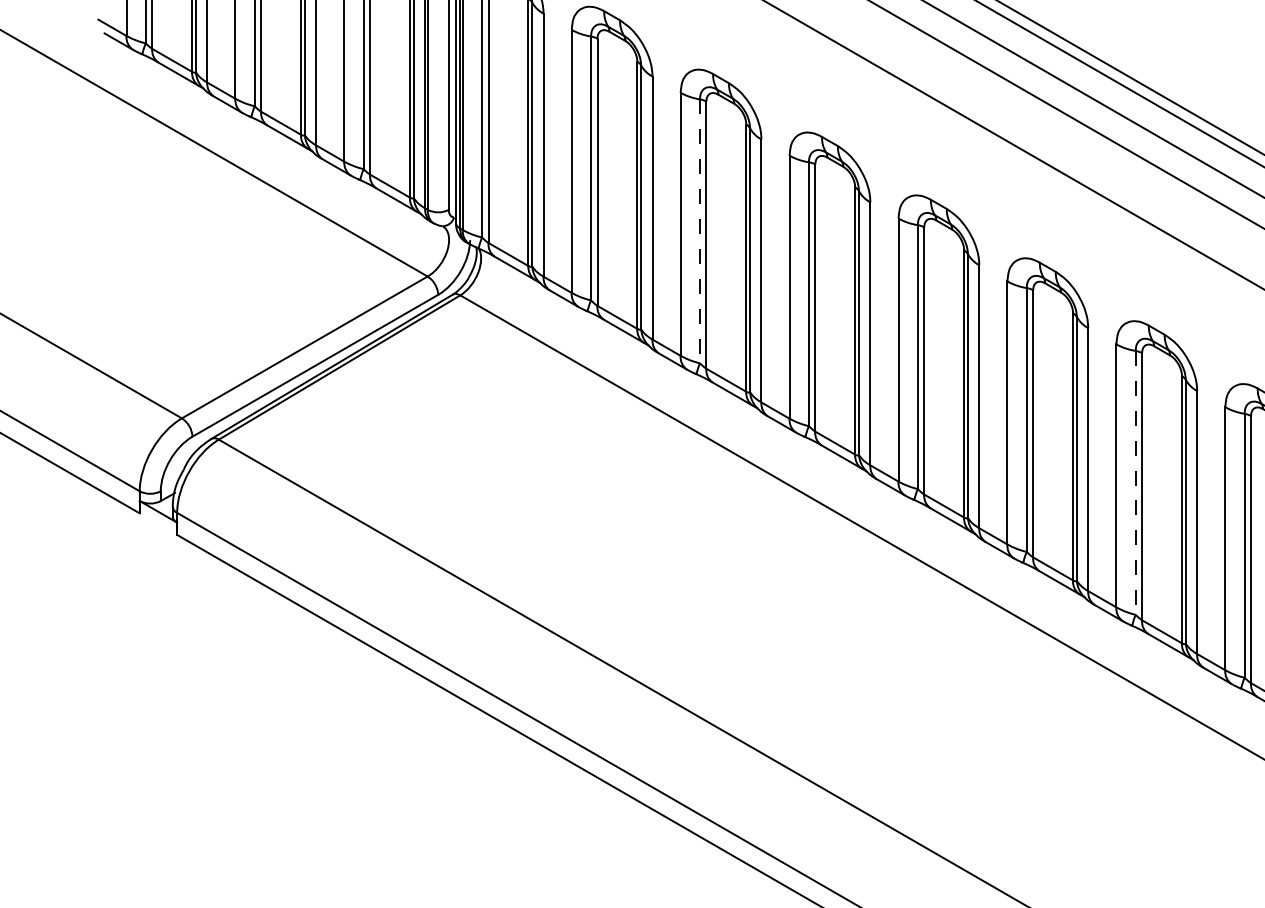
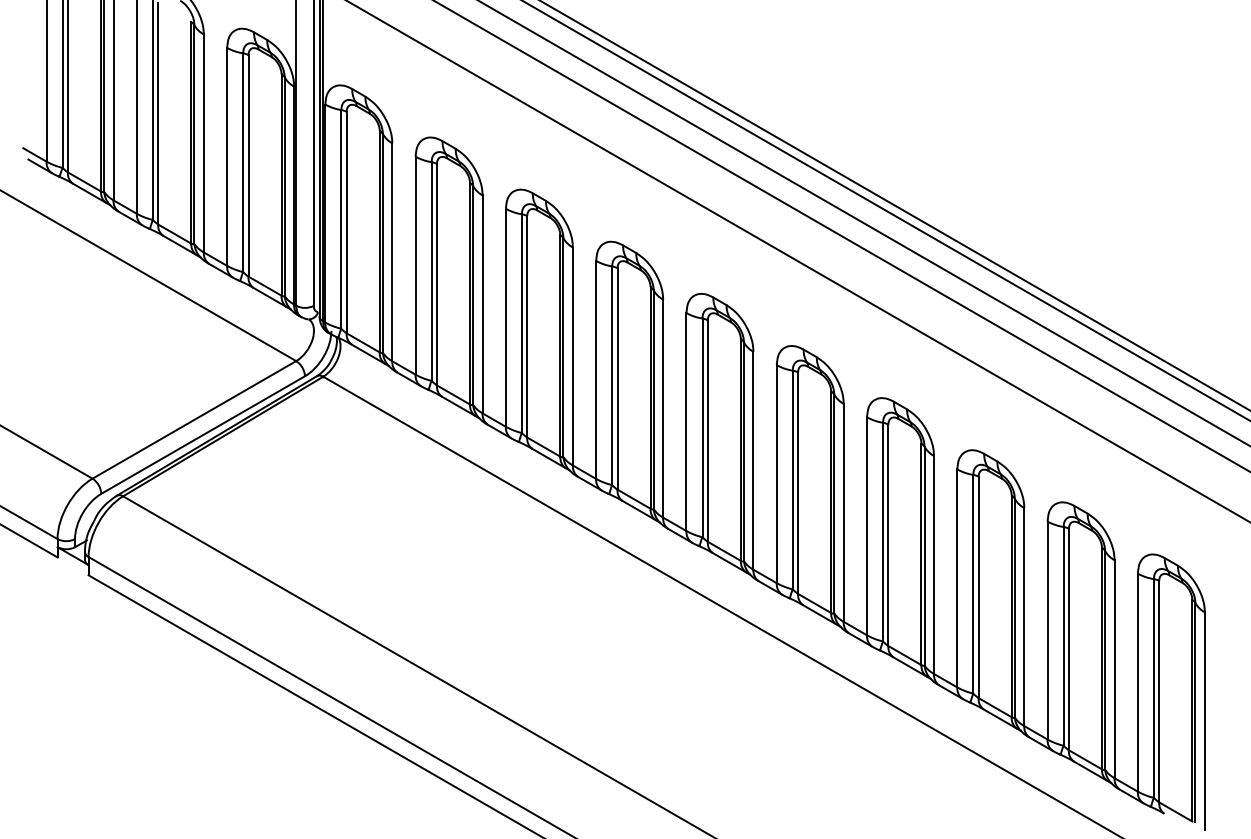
line: (699, 232) -> (521, 324), dashed -> solid
line: (1136, 483) -> (883, 532), dashed -> solid

